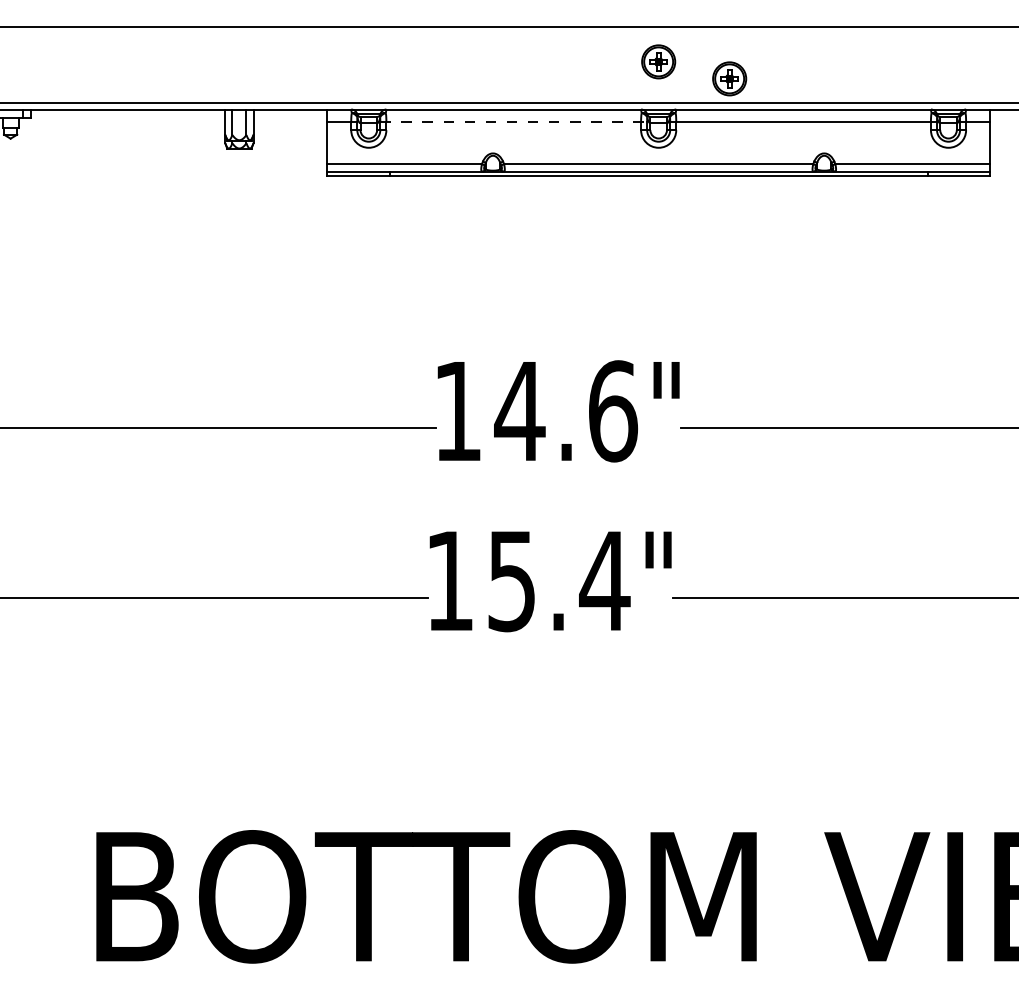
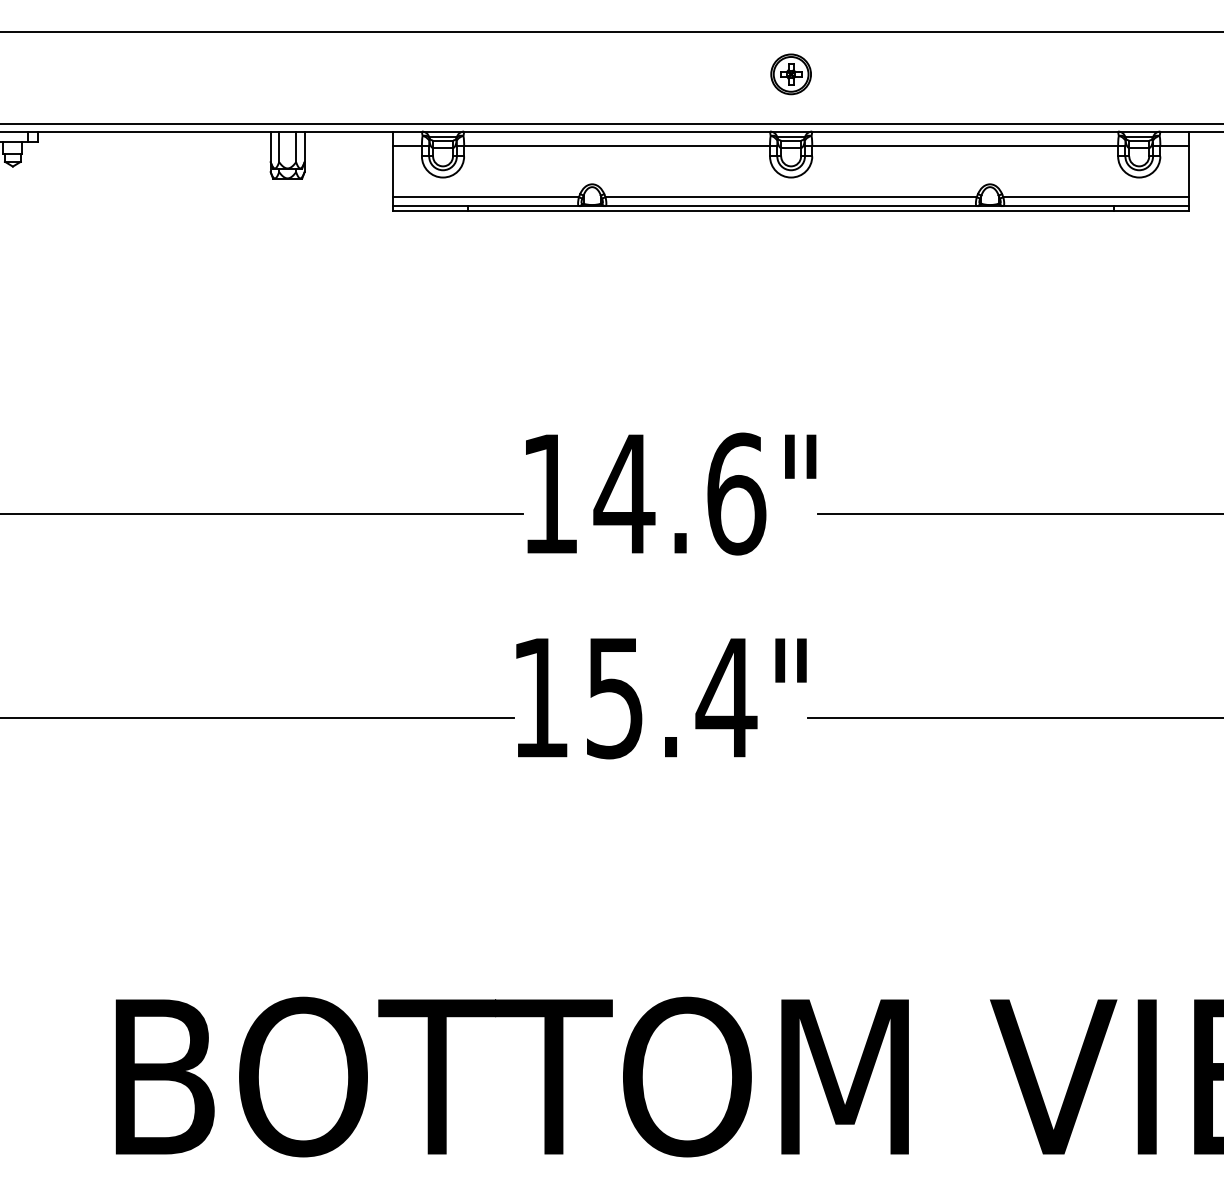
part: (729, 78) -> (876, 94), removed
line: (514, 121) -> (618, 145), dashed -> solid

